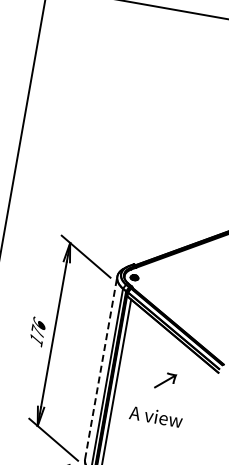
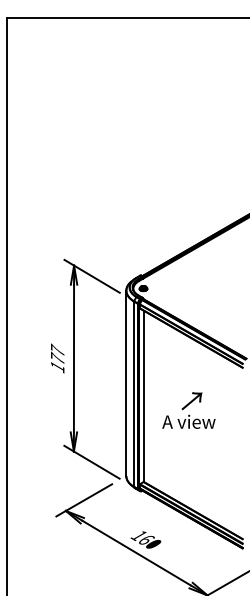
text: (39, 322) -> (57, 349), 176 -> 177
line: (101, 368) -> (126, 383), dashed -> solid
text: (165, 381) -> (191, 401), moved

